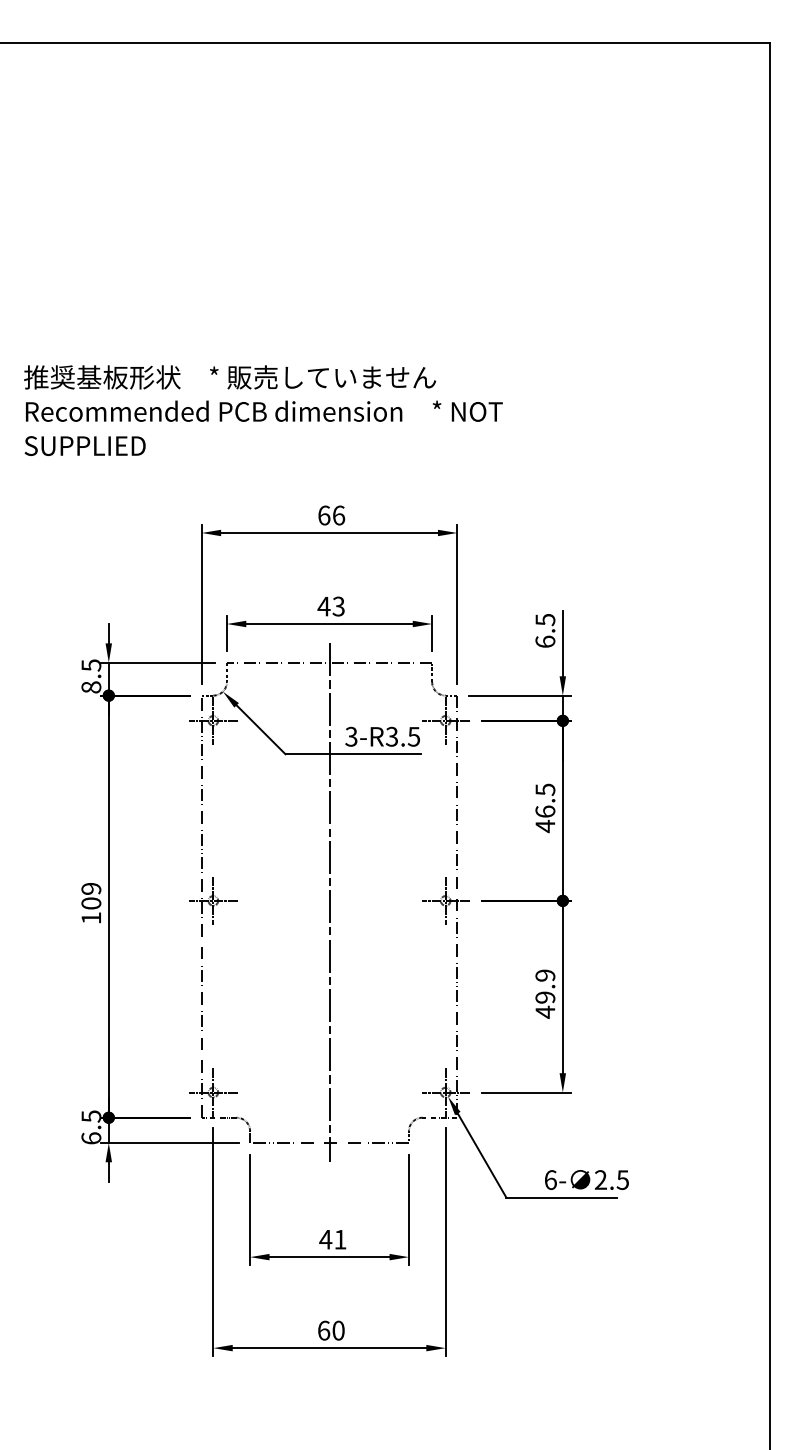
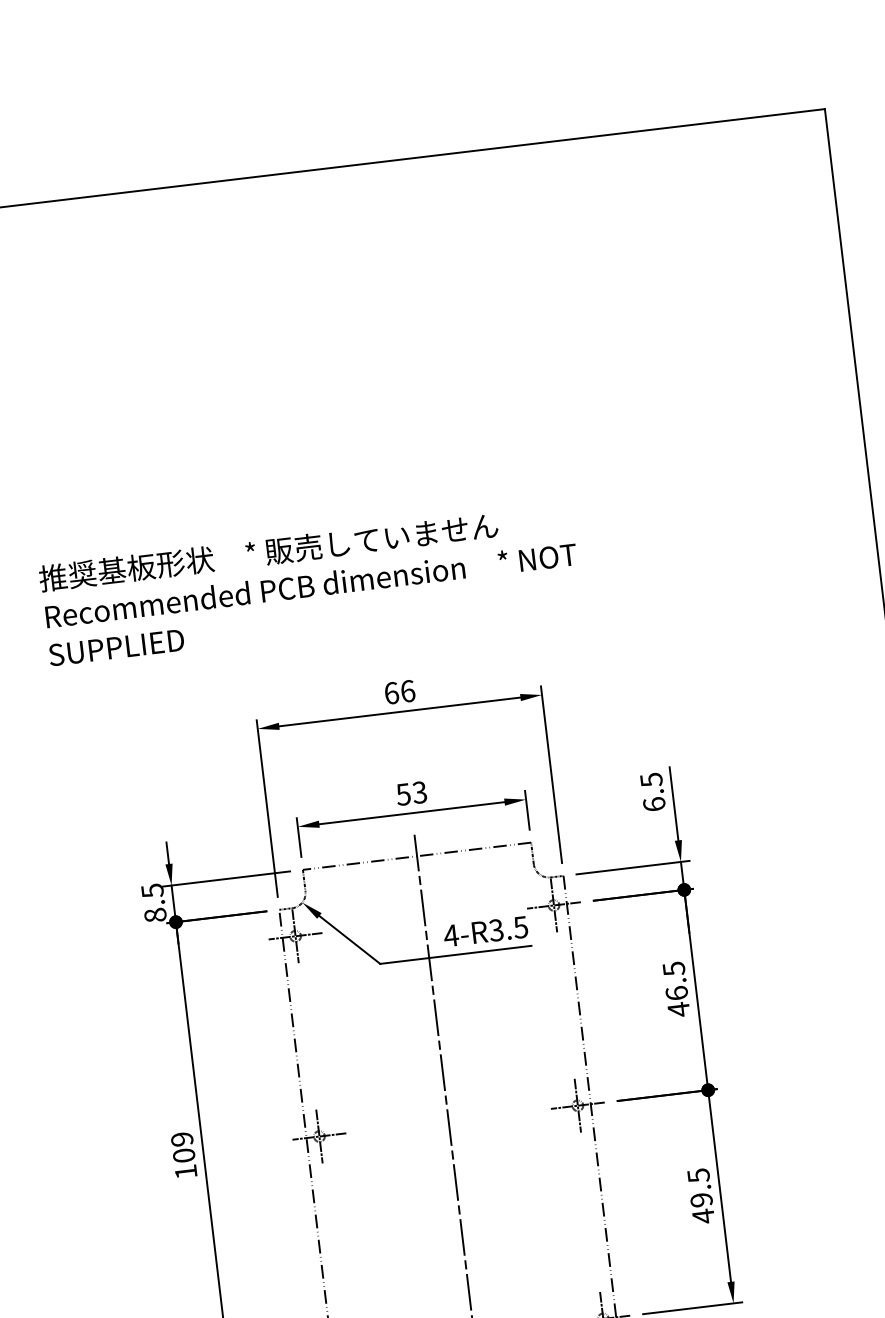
text: (323, 606) -> (402, 794), 43 -> 53
text: (351, 736) -> (451, 935), 3-R3.5 -> 4-R3.5
text: (545, 975) -> (698, 1175), 49.9 -> 49.5

